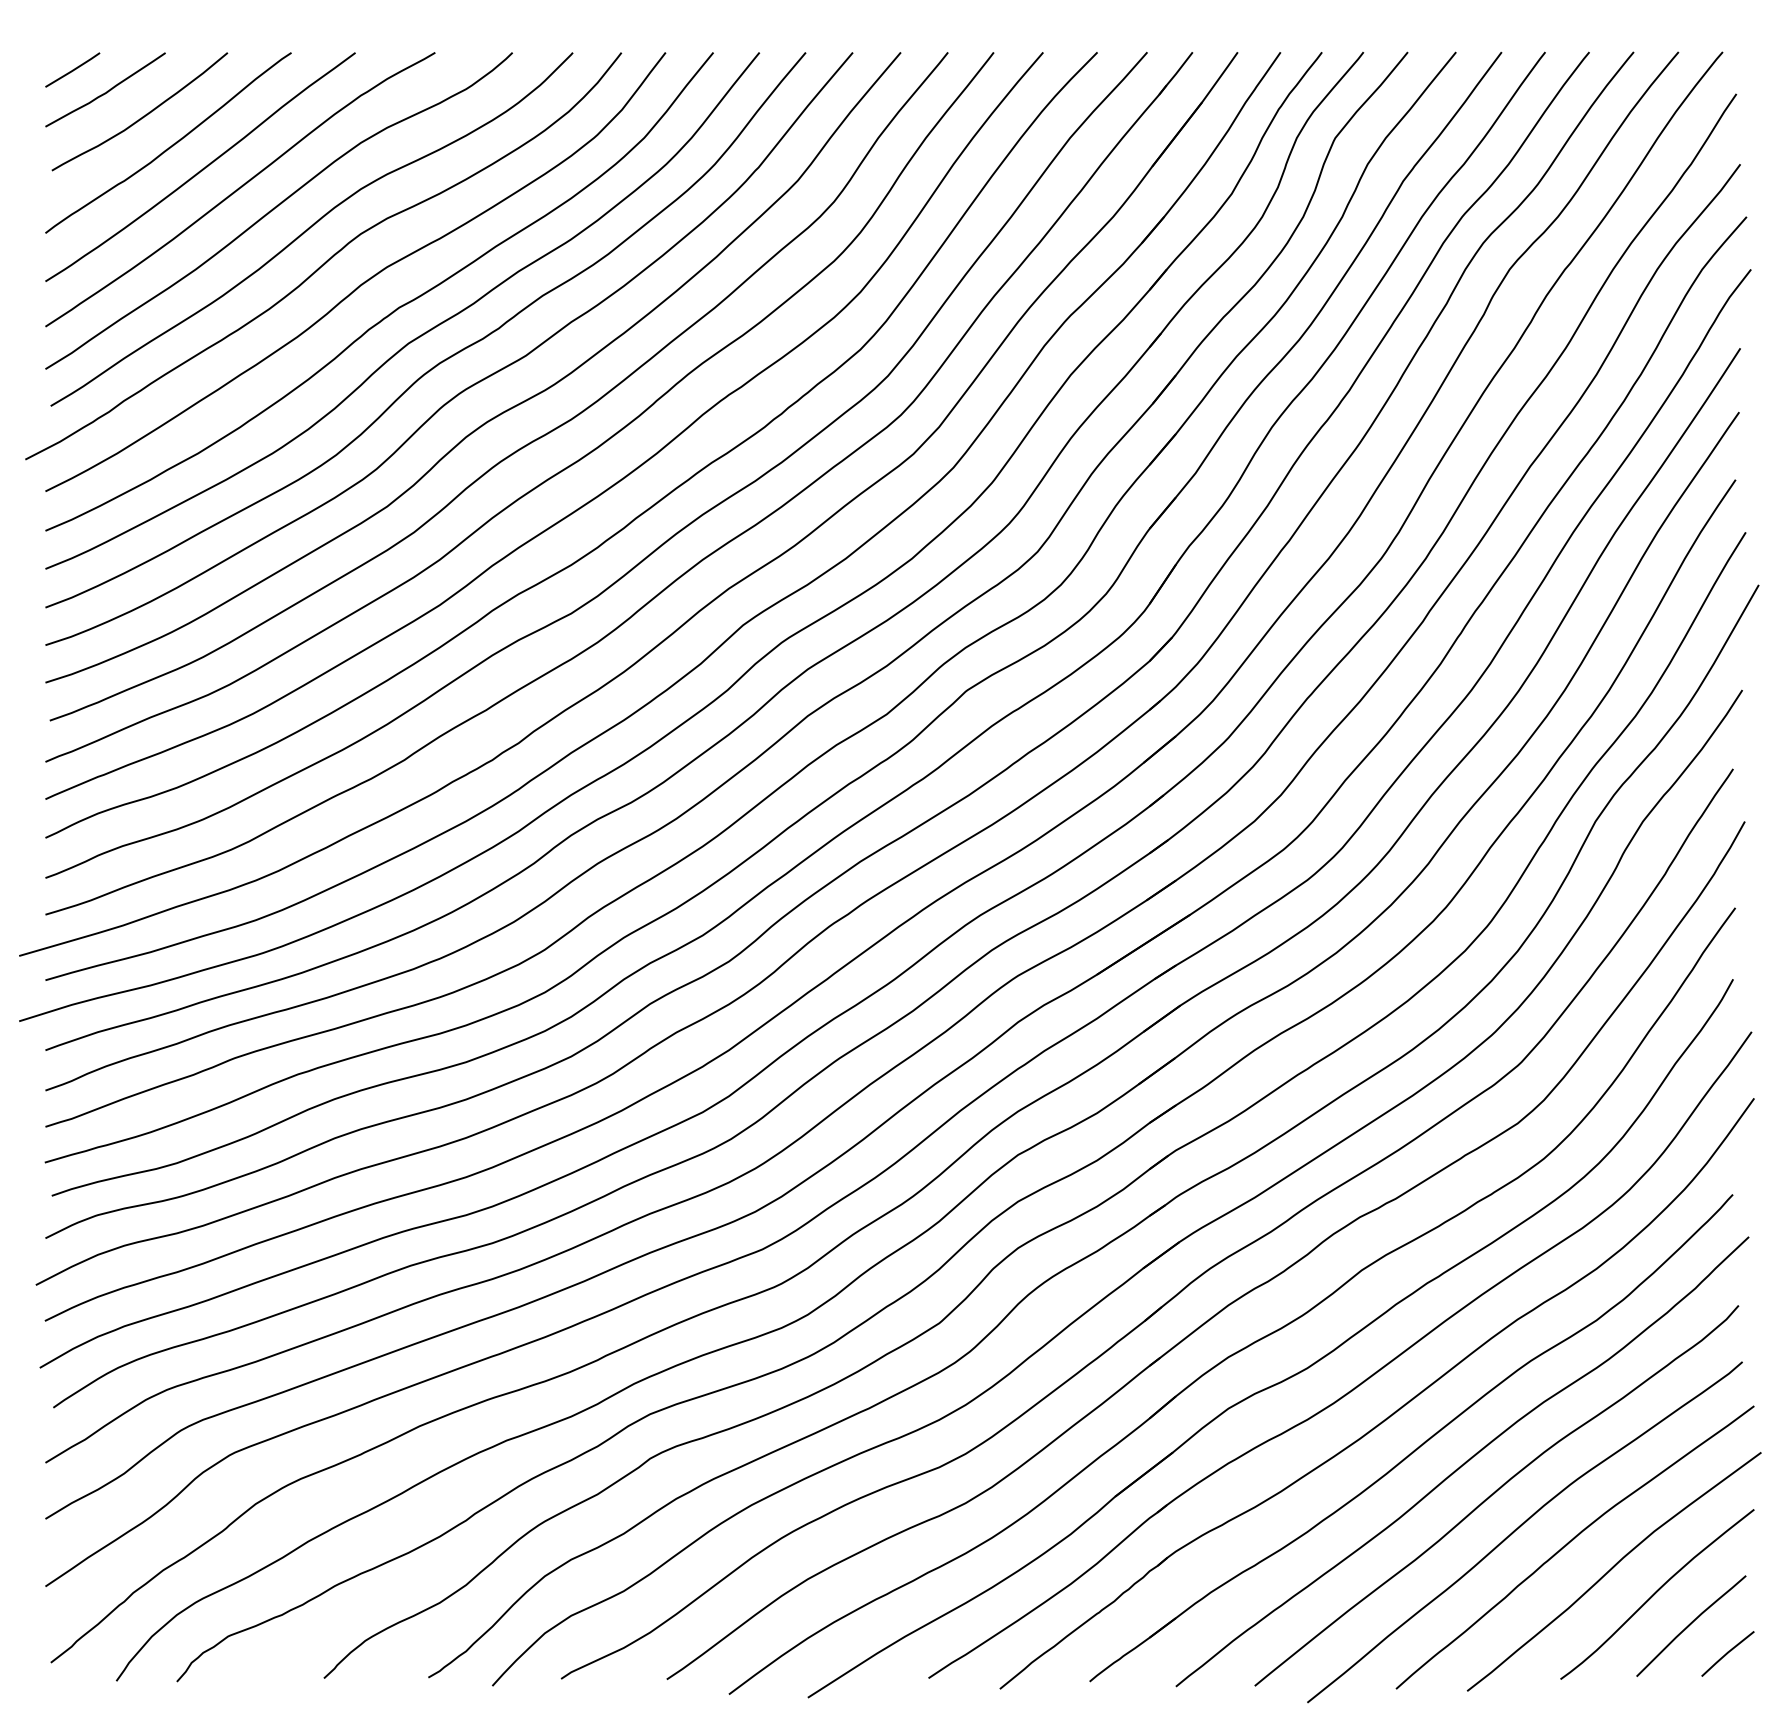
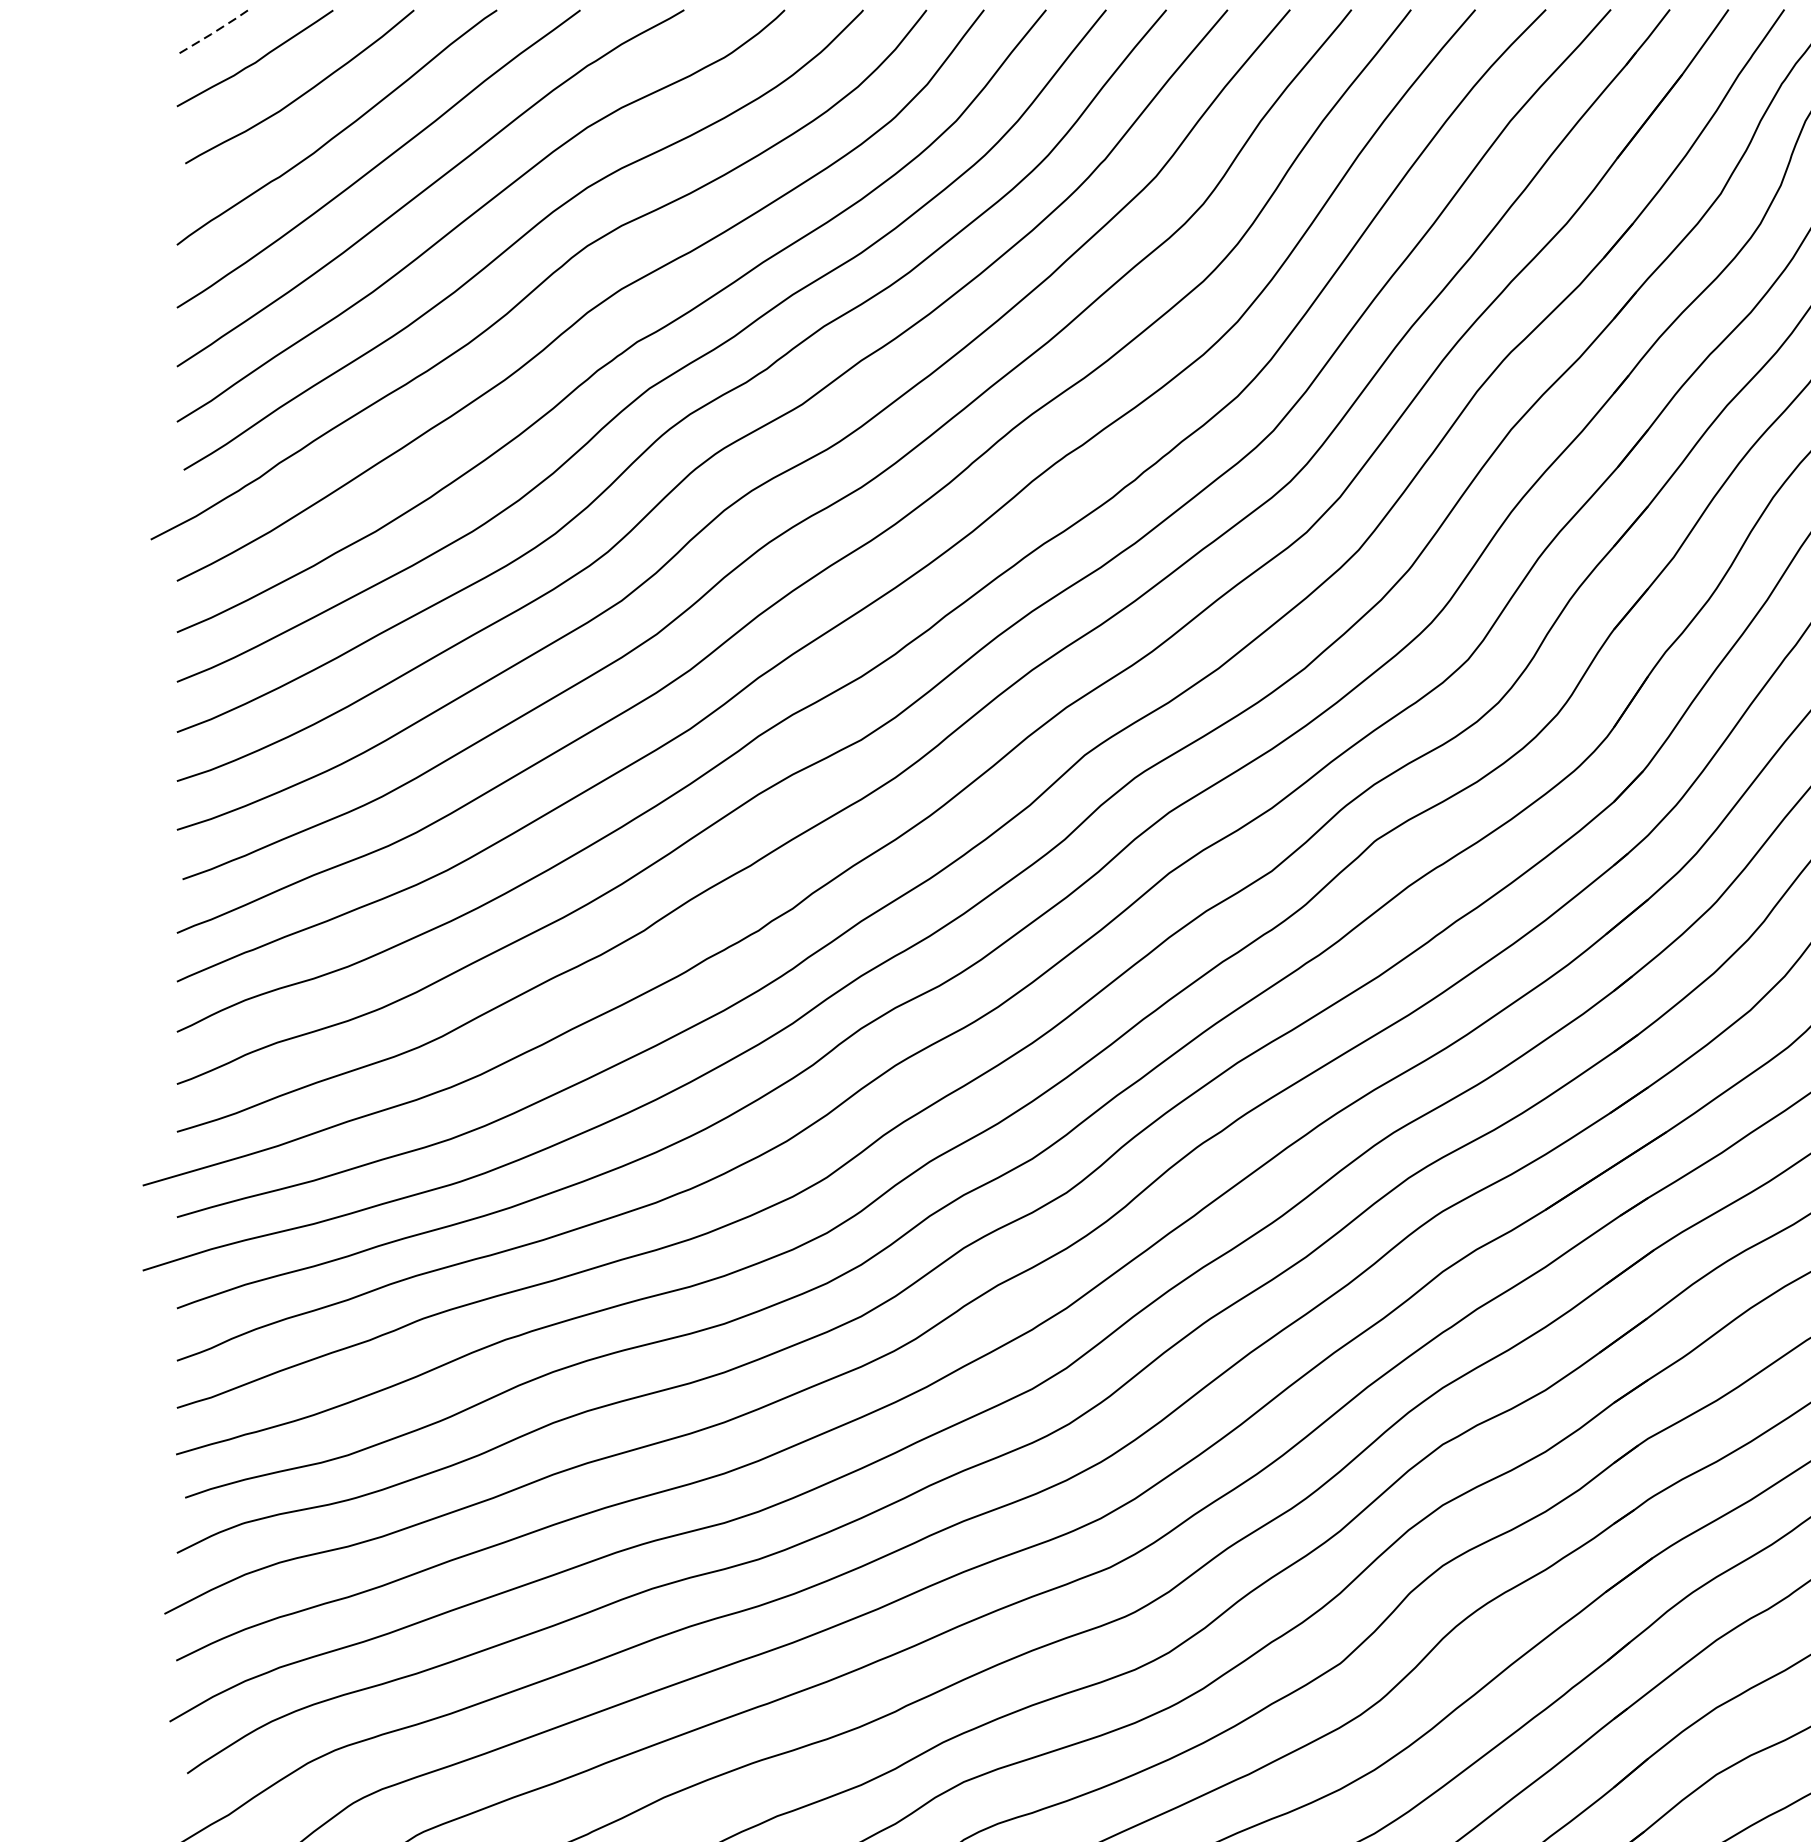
line: (72, 70) -> (212, 33), solid -> dashed

